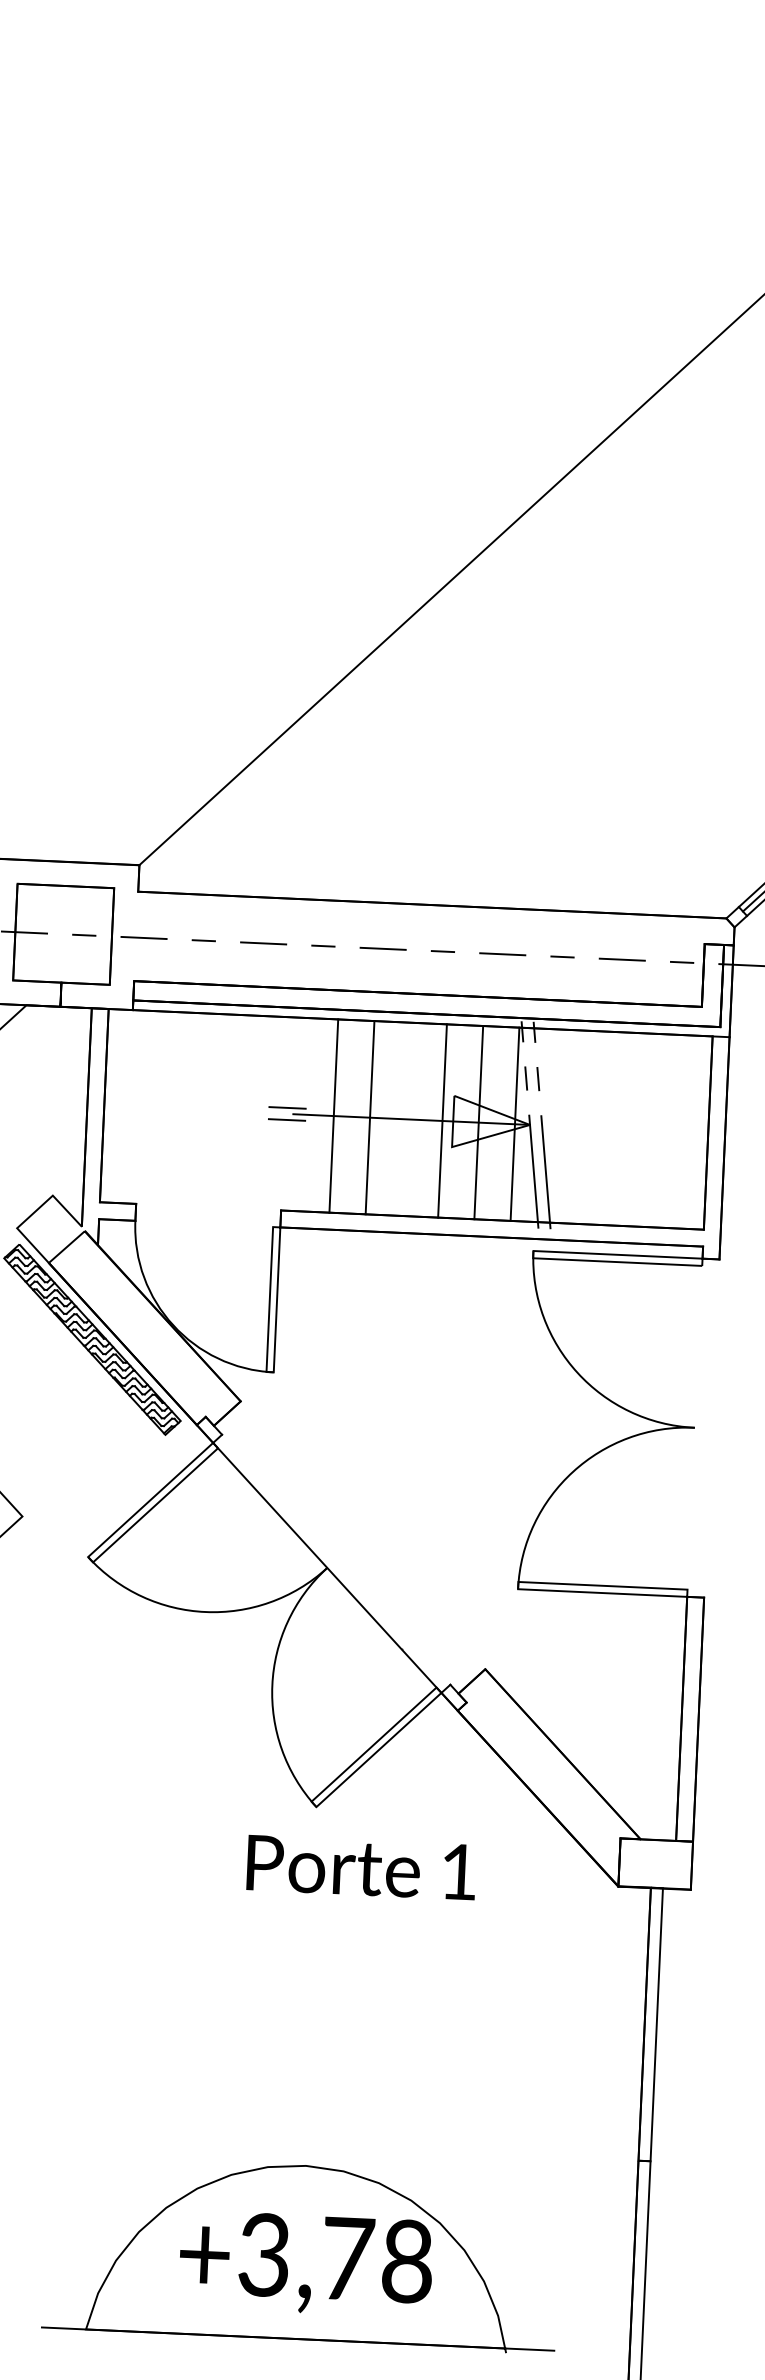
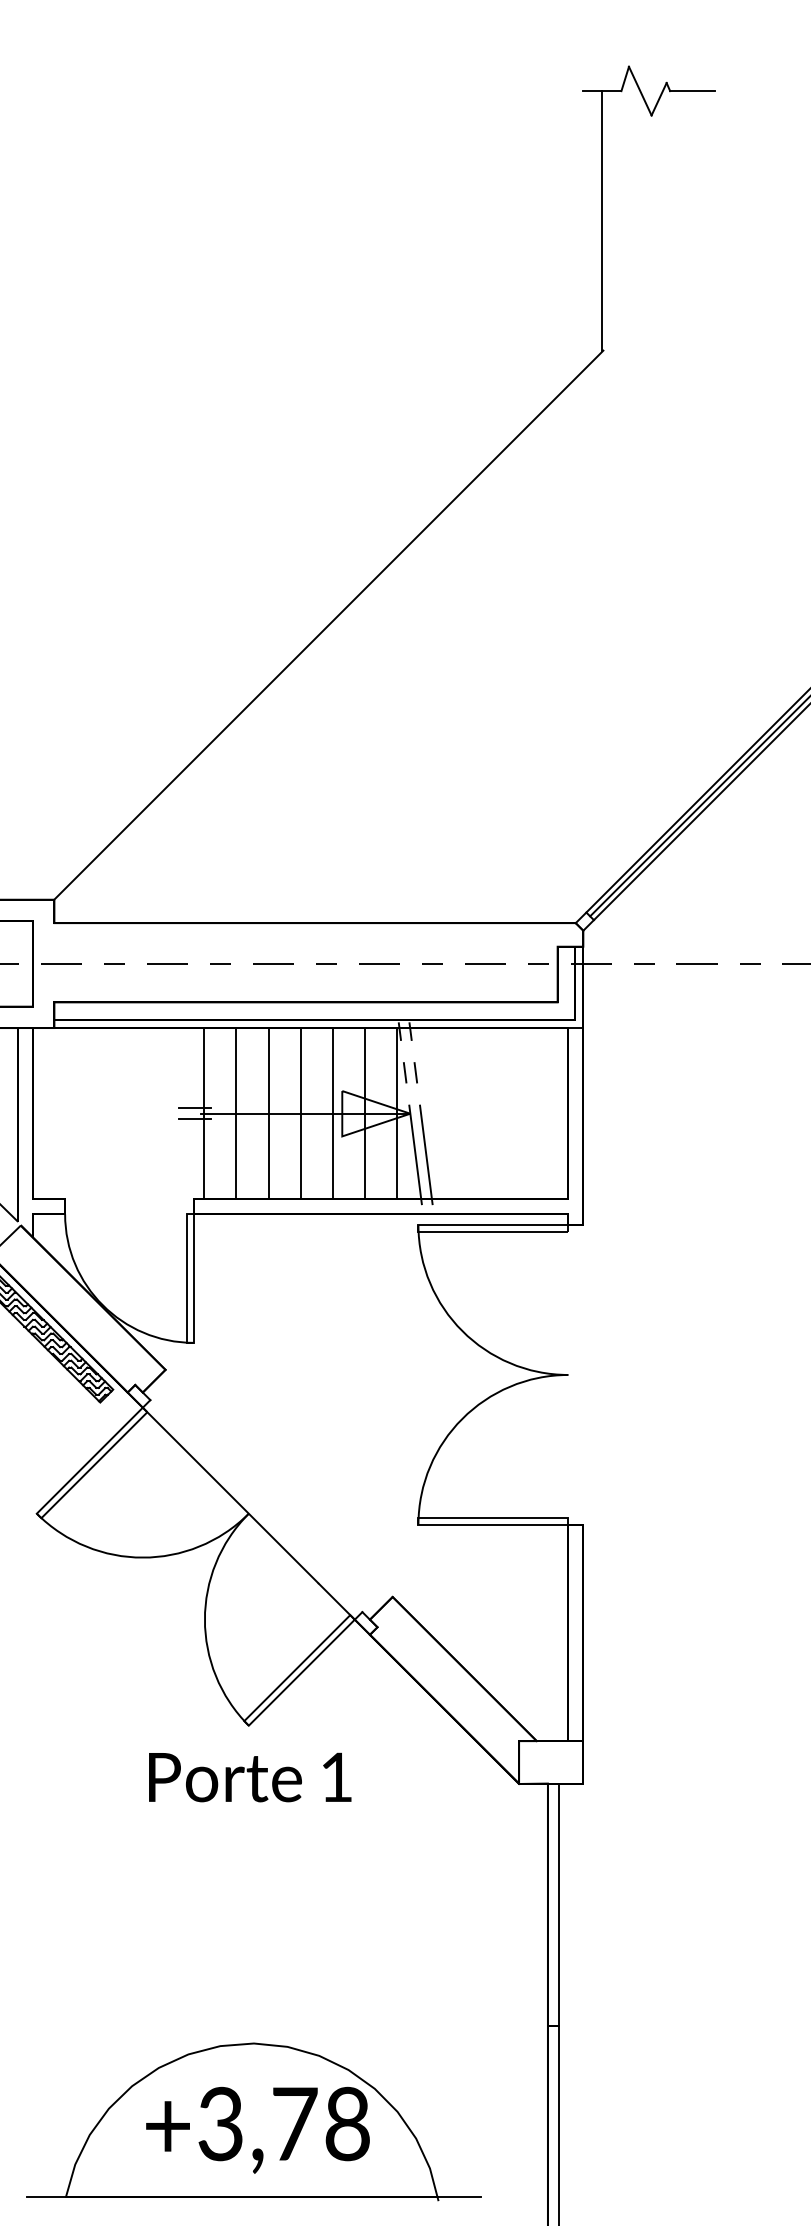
line: (297, 1114) -> (204, 1113), added
line: (406, 1119) -> (300, 1113), added
text: (361, 1867) -> (250, 1777), moved

